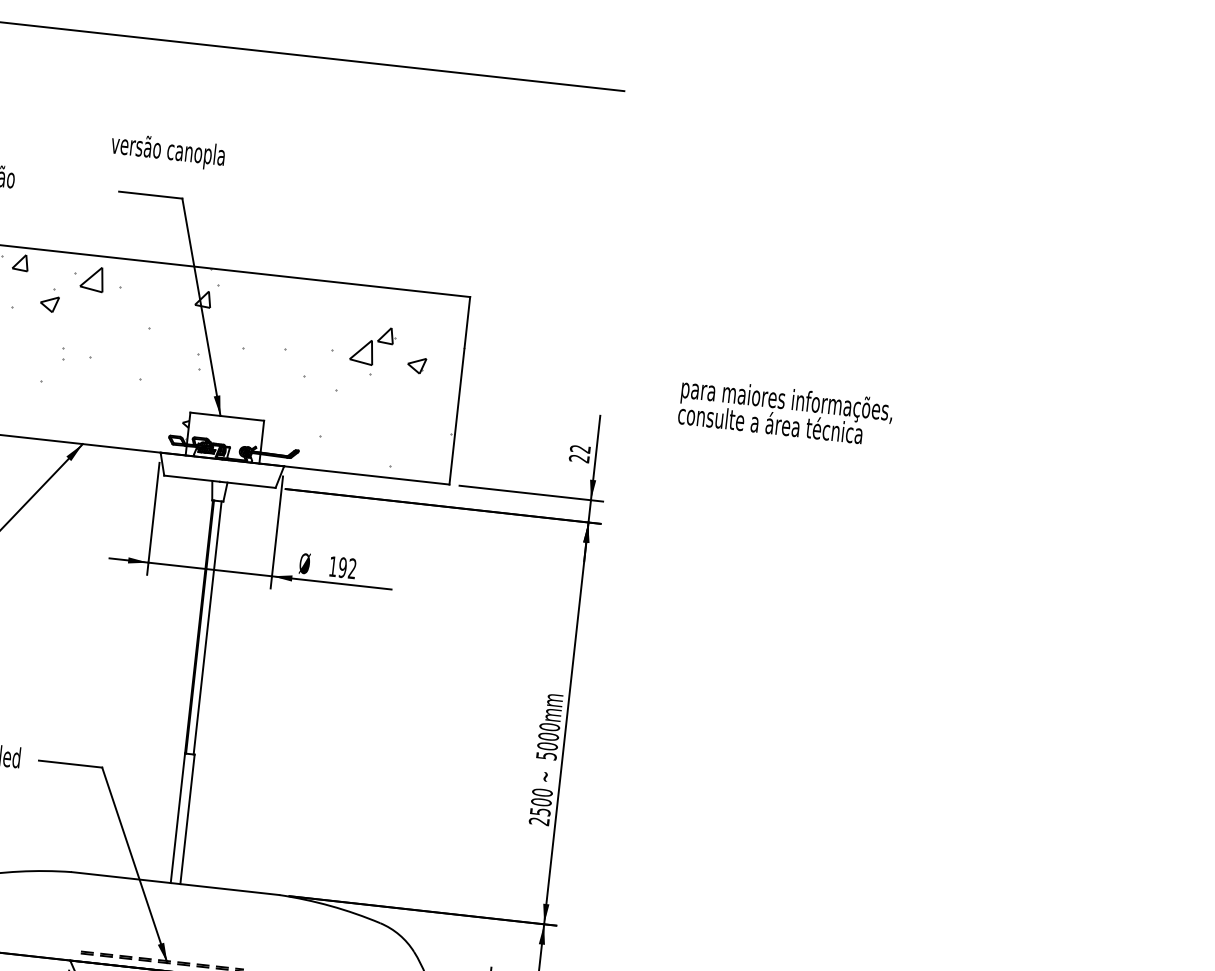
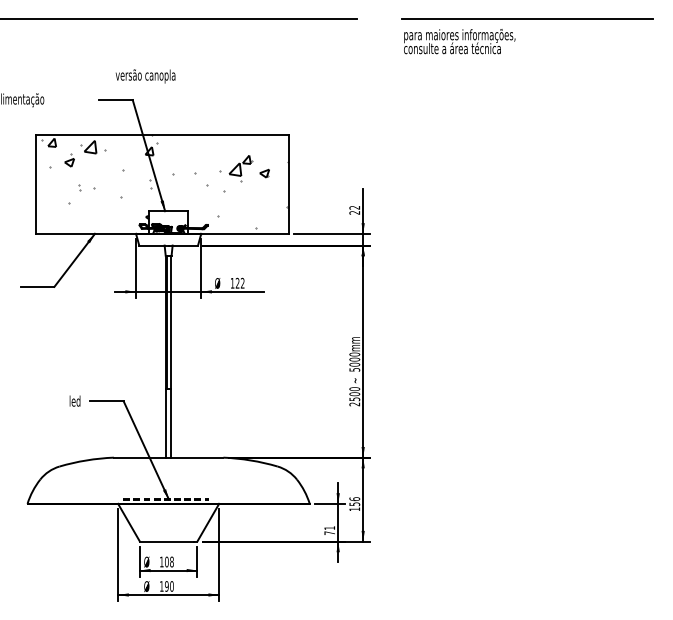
line: (945, 126) -> (526, 18), added
text: (167, 151) -> (145, 76), moved
text: (785, 411) -> (459, 41), moved
text: (342, 568) -> (237, 283), 192 -> 122

